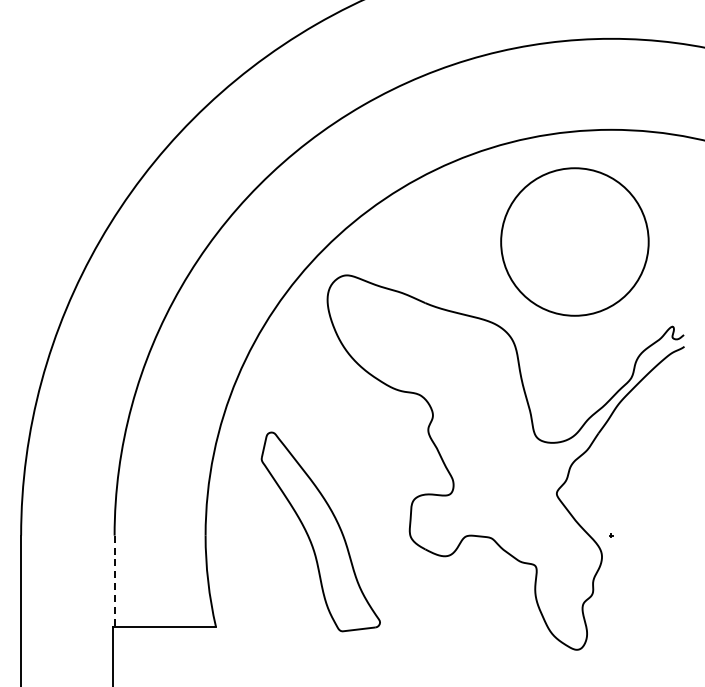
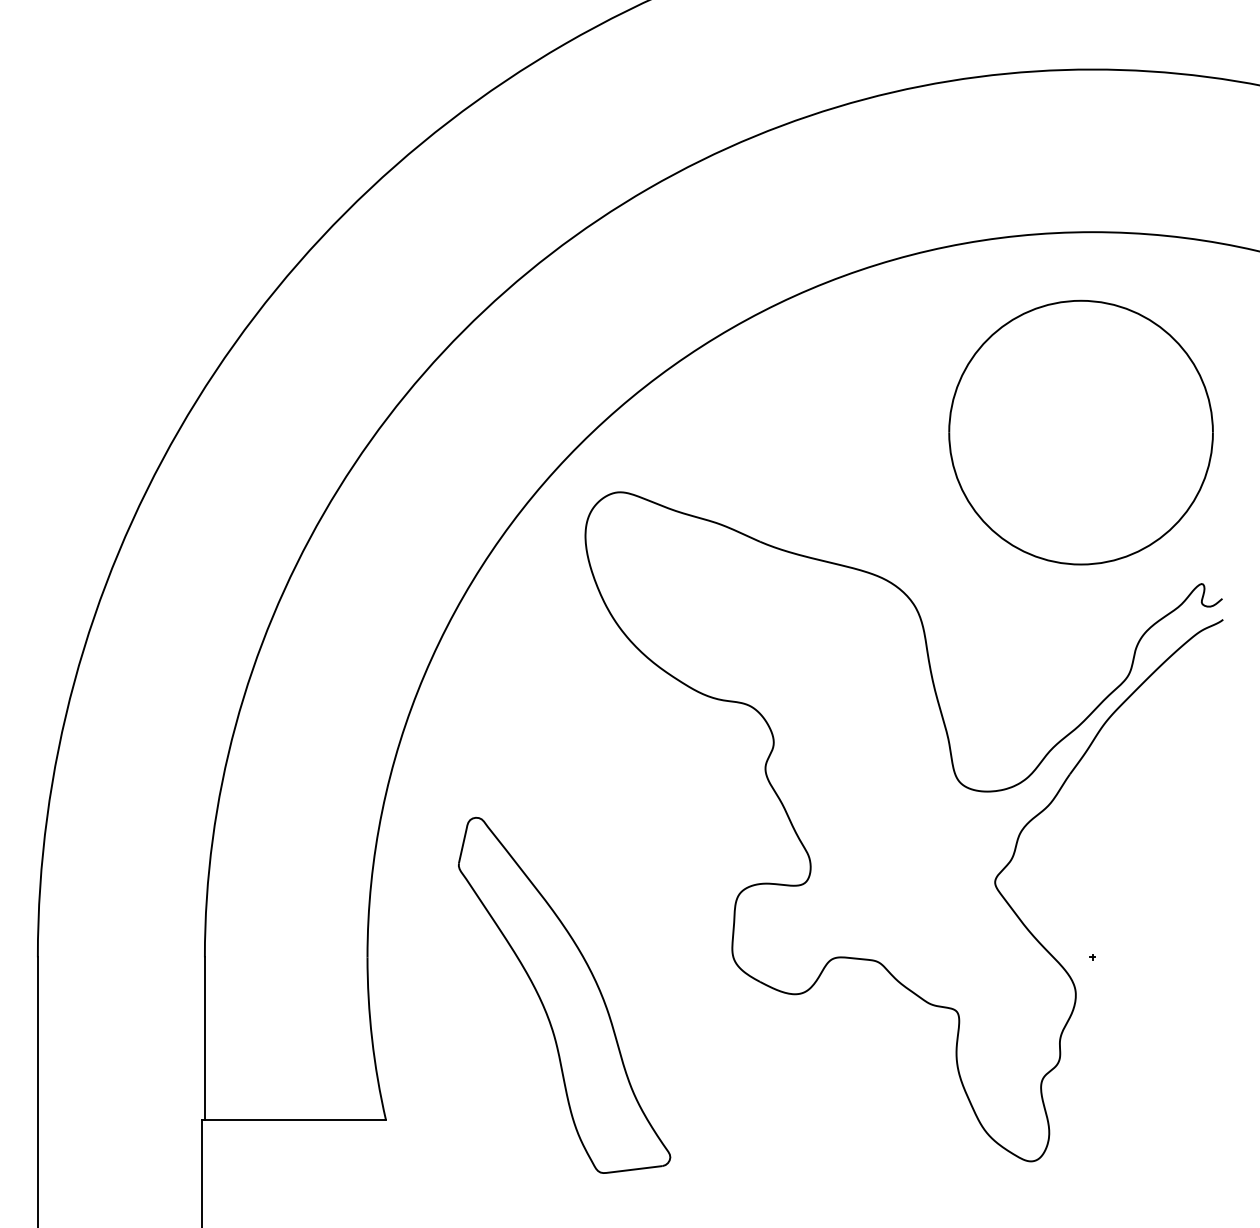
part: (574, 241) -> (1080, 431), moved
part: (320, 531) -> (563, 994), moved
line: (114, 581) -> (204, 1039), dashed -> solid

